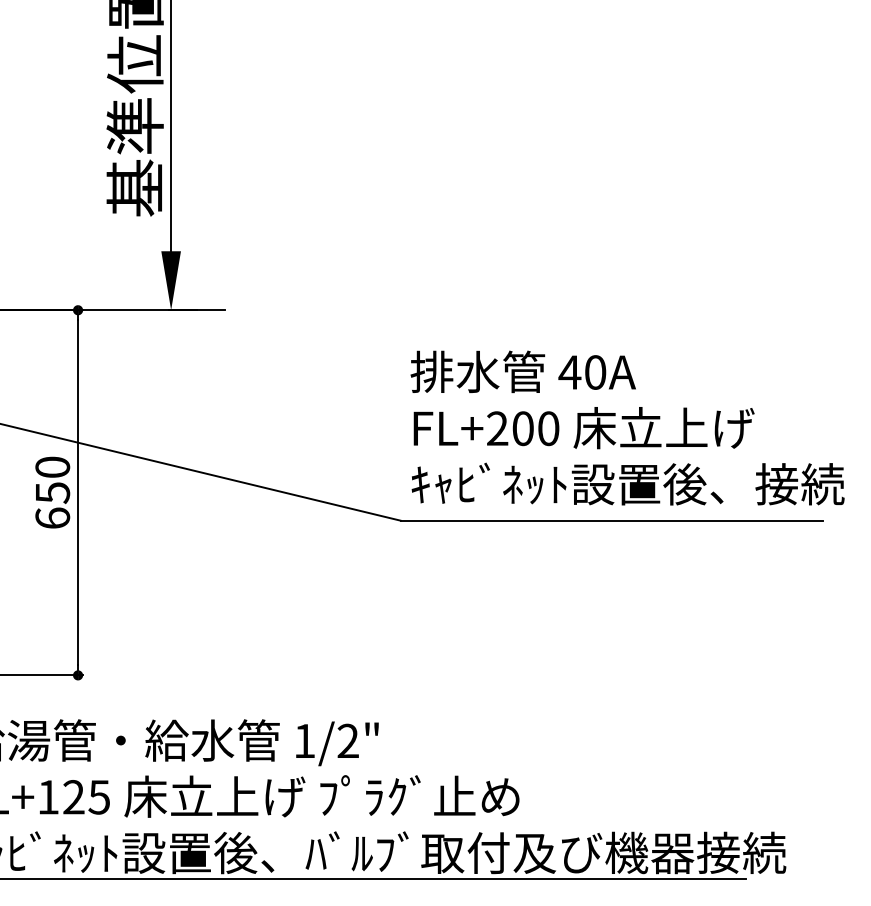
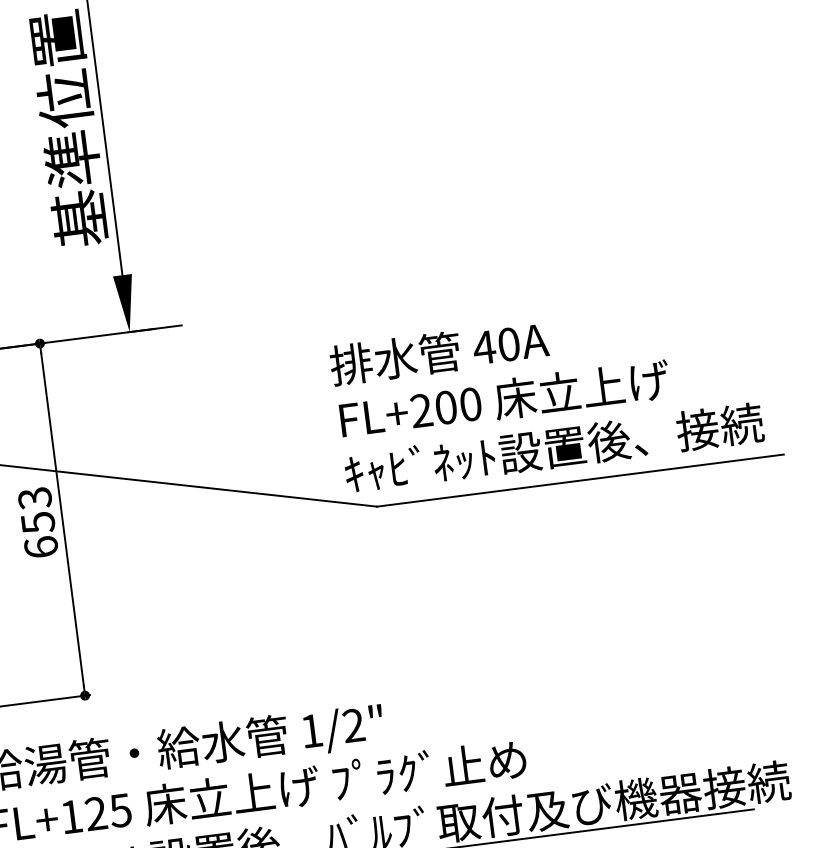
text: (627, 427) -> (546, 393), moved
text: (52, 467) -> (34, 498), 650 -> 653

